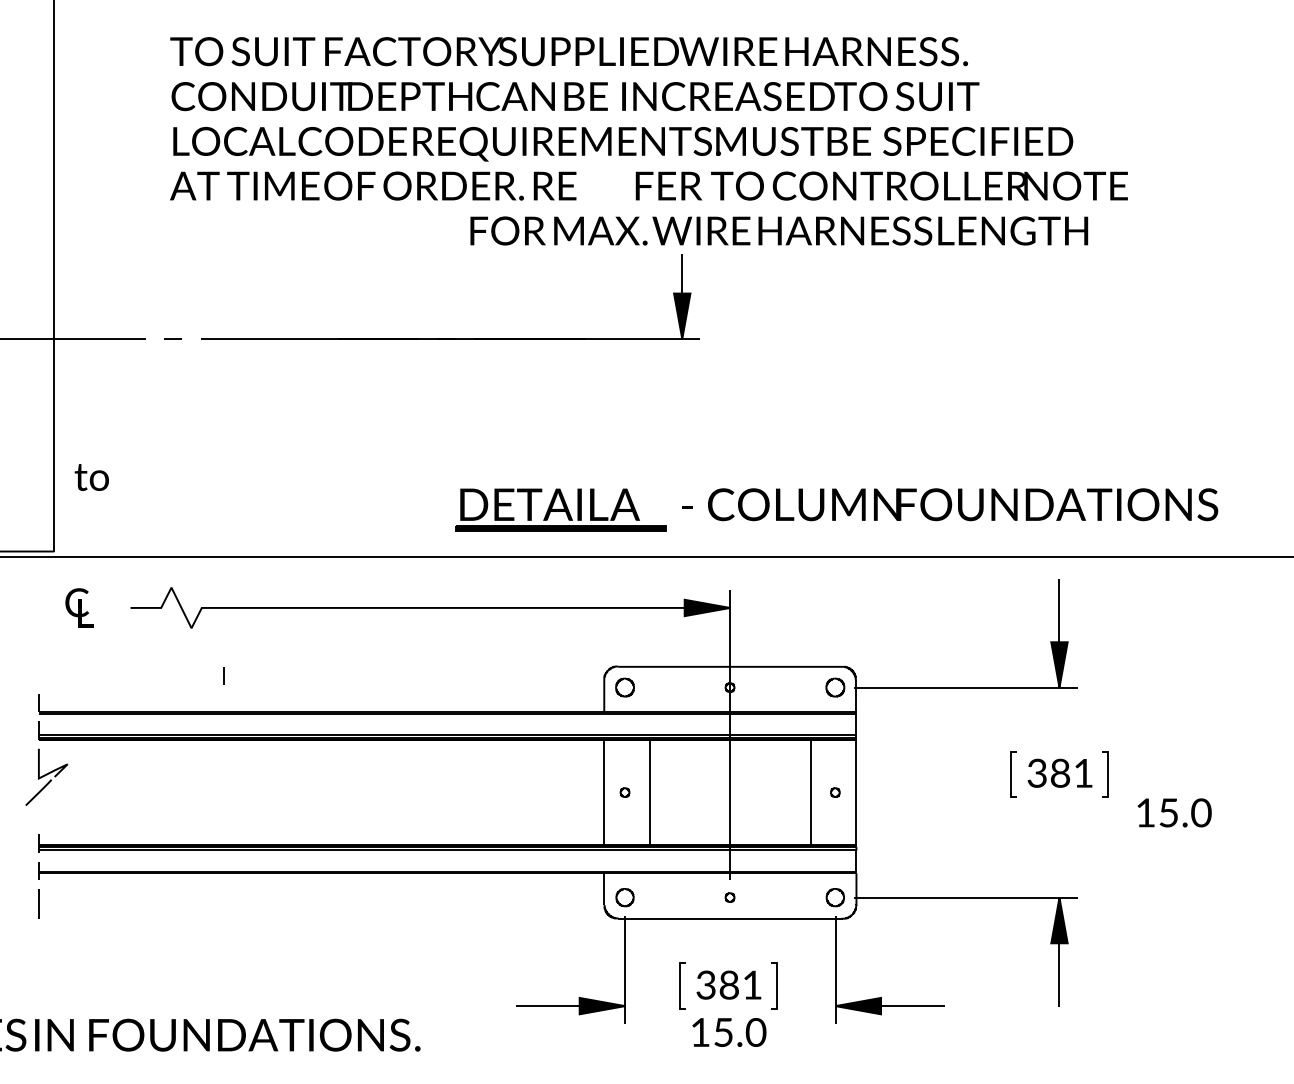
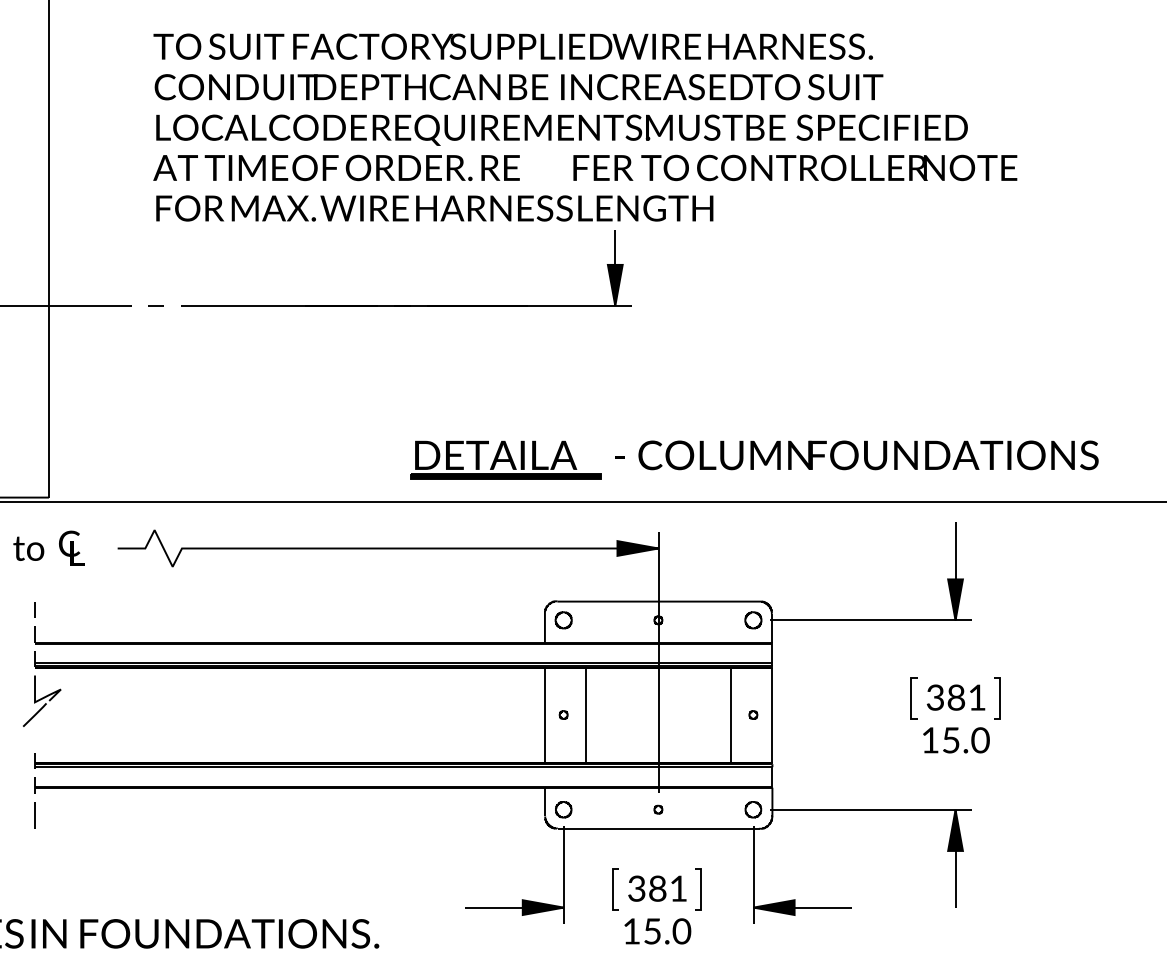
text: (778, 231) -> (434, 208), moved
text: (91, 477) -> (28, 548), moved
line: (223, 675) -> (34, 609), moved
text: (1174, 813) -> (956, 740), moved

